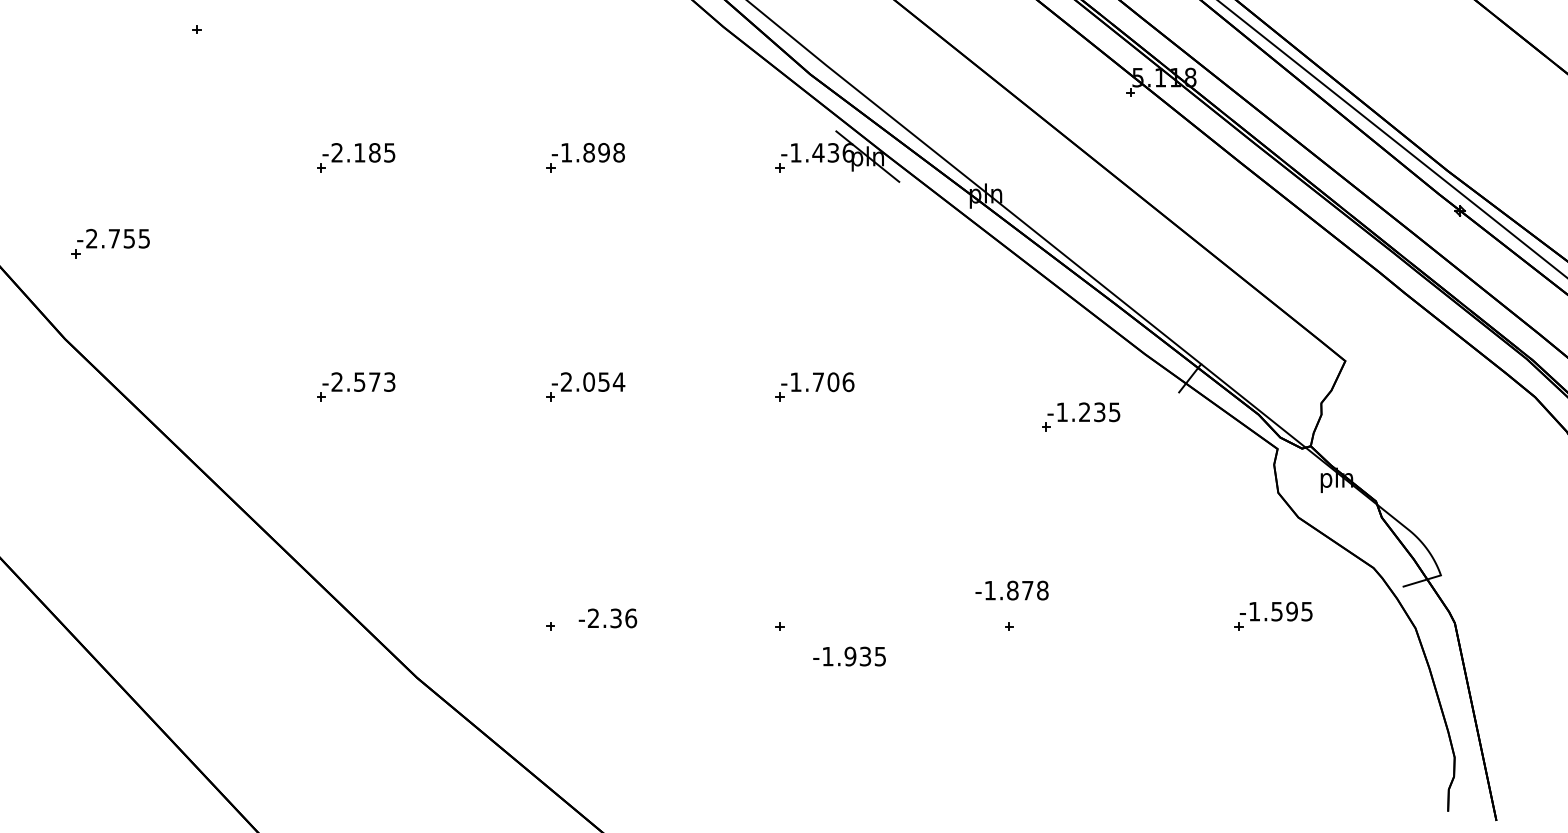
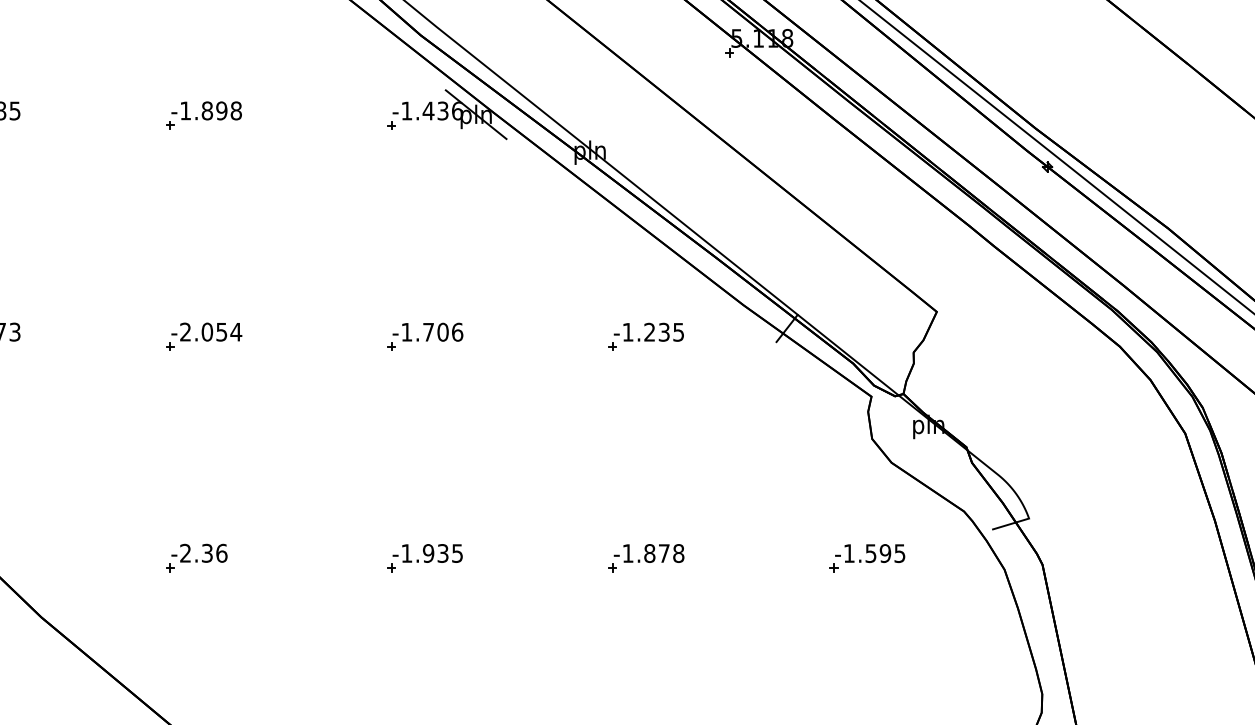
part: (1081, 416) -> (646, 336), moved
text: (1011, 590) -> (648, 553), moved
text: (607, 618) -> (199, 553), moved
text: (849, 656) -> (427, 553), moved

